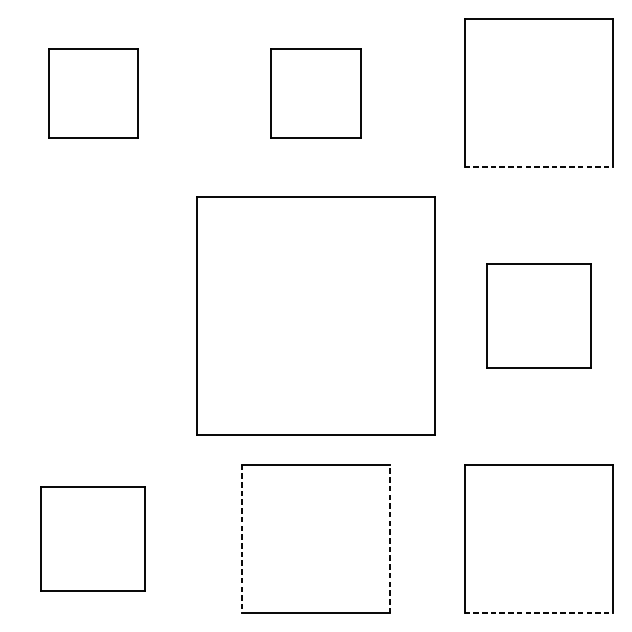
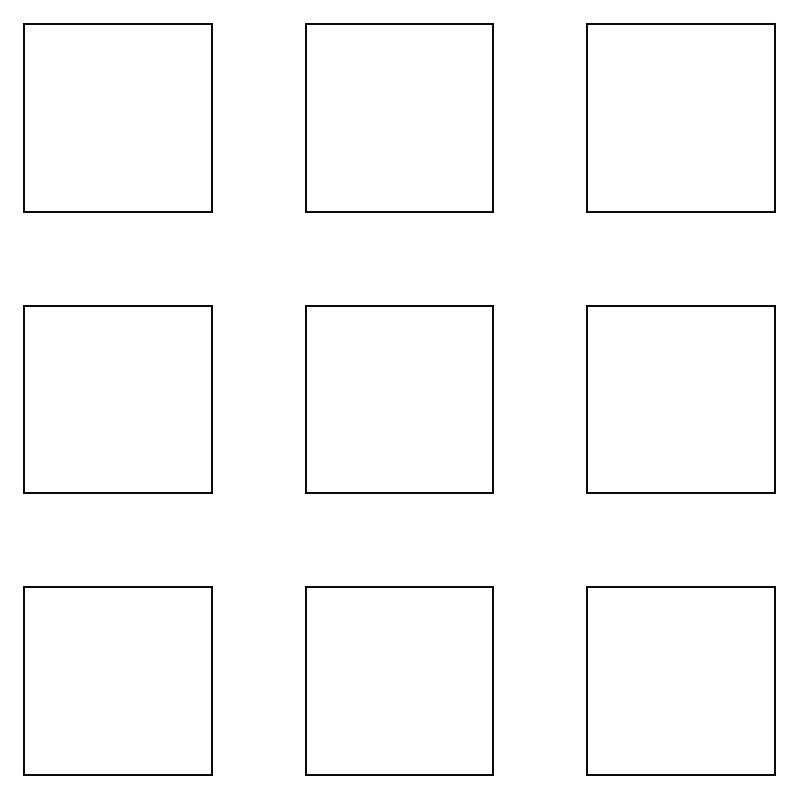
part: (92, 92) -> (117, 117), size x1.67
part: (316, 92) -> (399, 117), size x1.67
line: (539, 167) -> (681, 211), dashed -> solid
part: (92, 316) -> (117, 399), added
part: (316, 316) -> (399, 399), size x0.62
part: (538, 316) -> (680, 399), size x1.43
part: (92, 538) -> (117, 680), size x1.43
line: (241, 539) -> (305, 681), dashed -> solid
line: (390, 539) -> (493, 681), dashed -> solid
line: (539, 613) -> (681, 775), dashed -> solid

